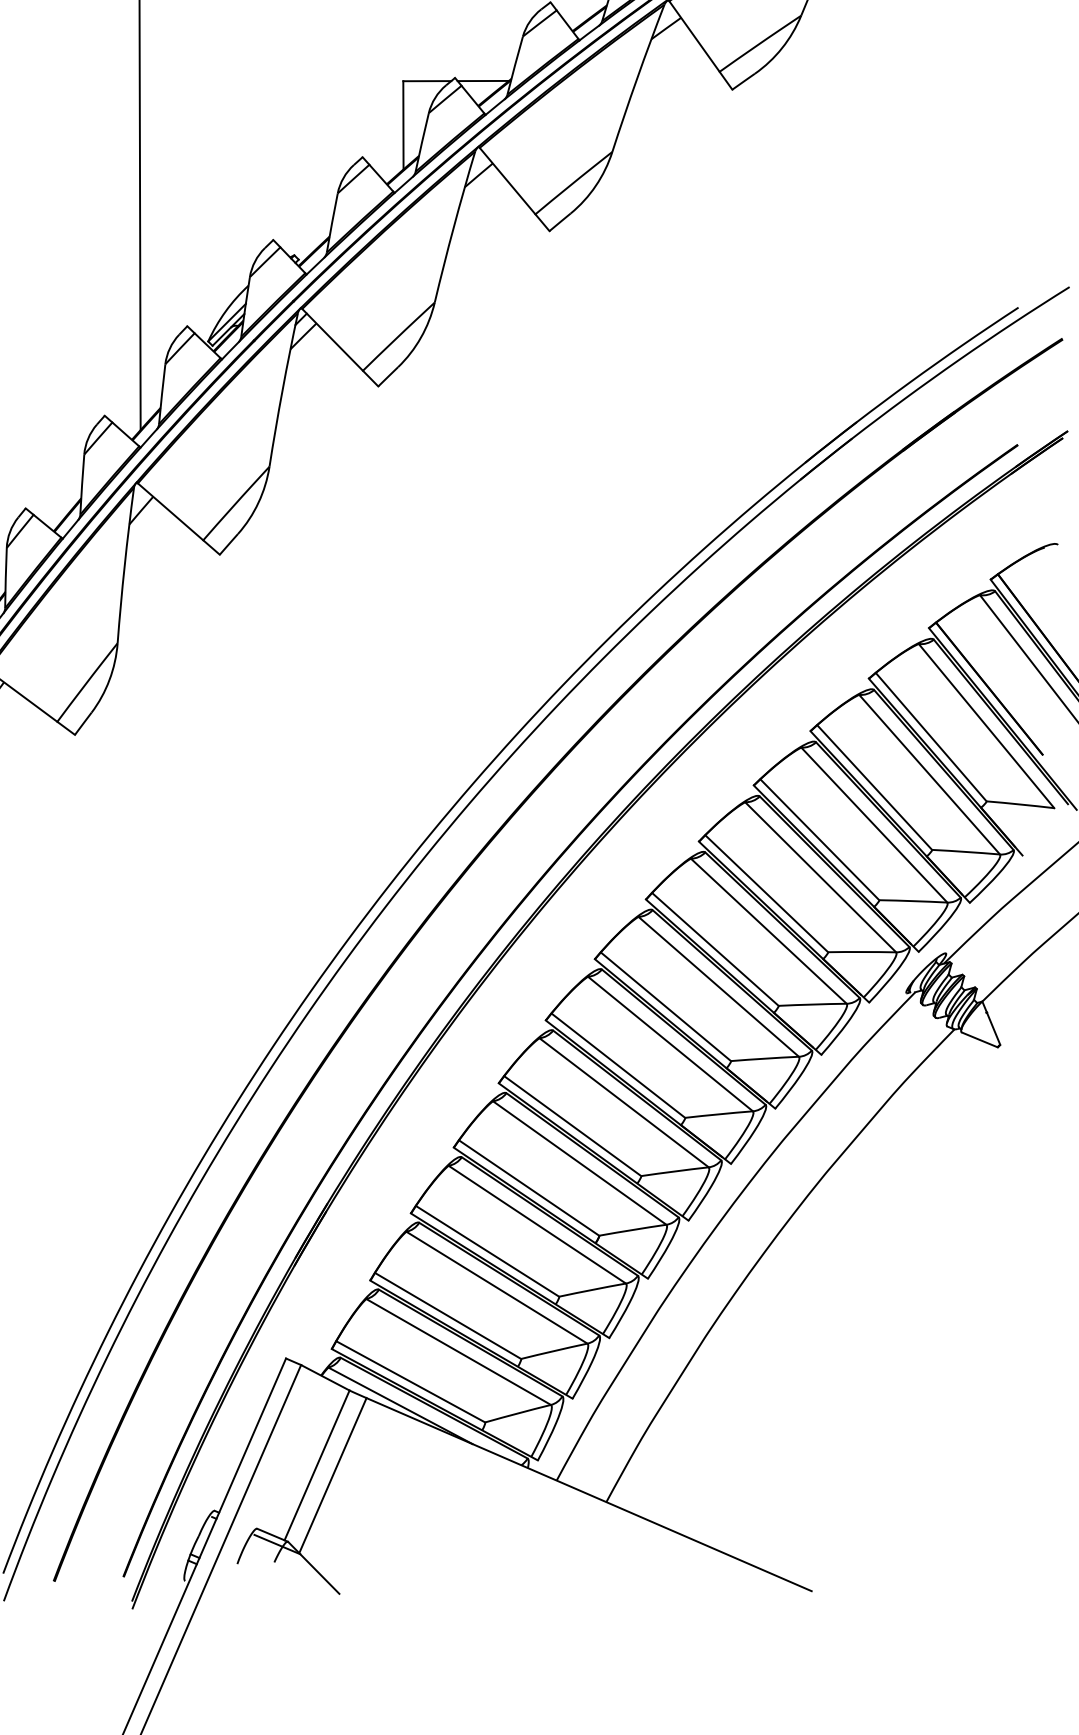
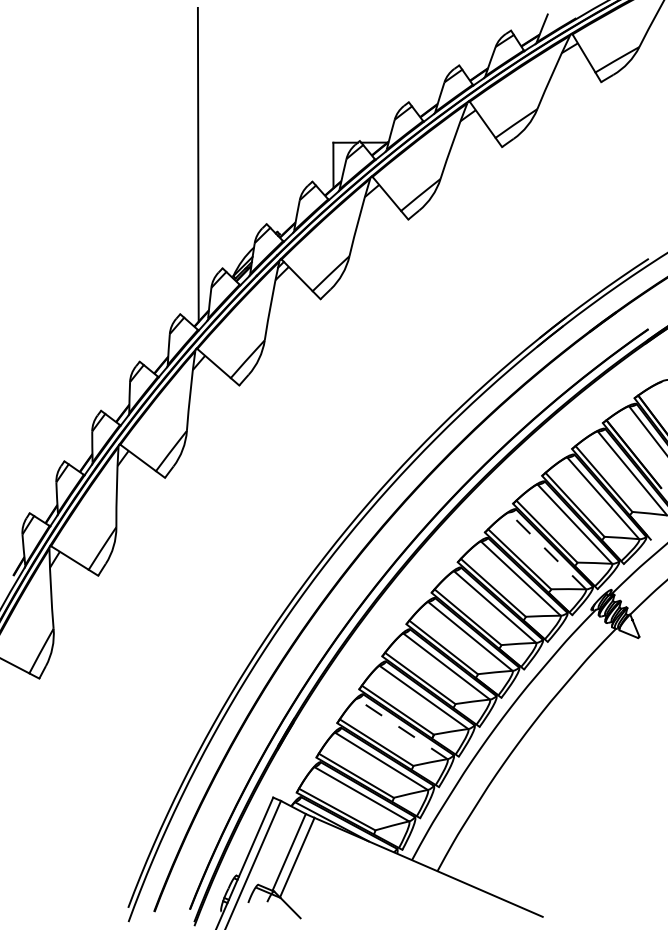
line: (820, 876) -> (547, 550), solid -> dashed
line: (538, 1223) -> (402, 728), solid -> dashed

